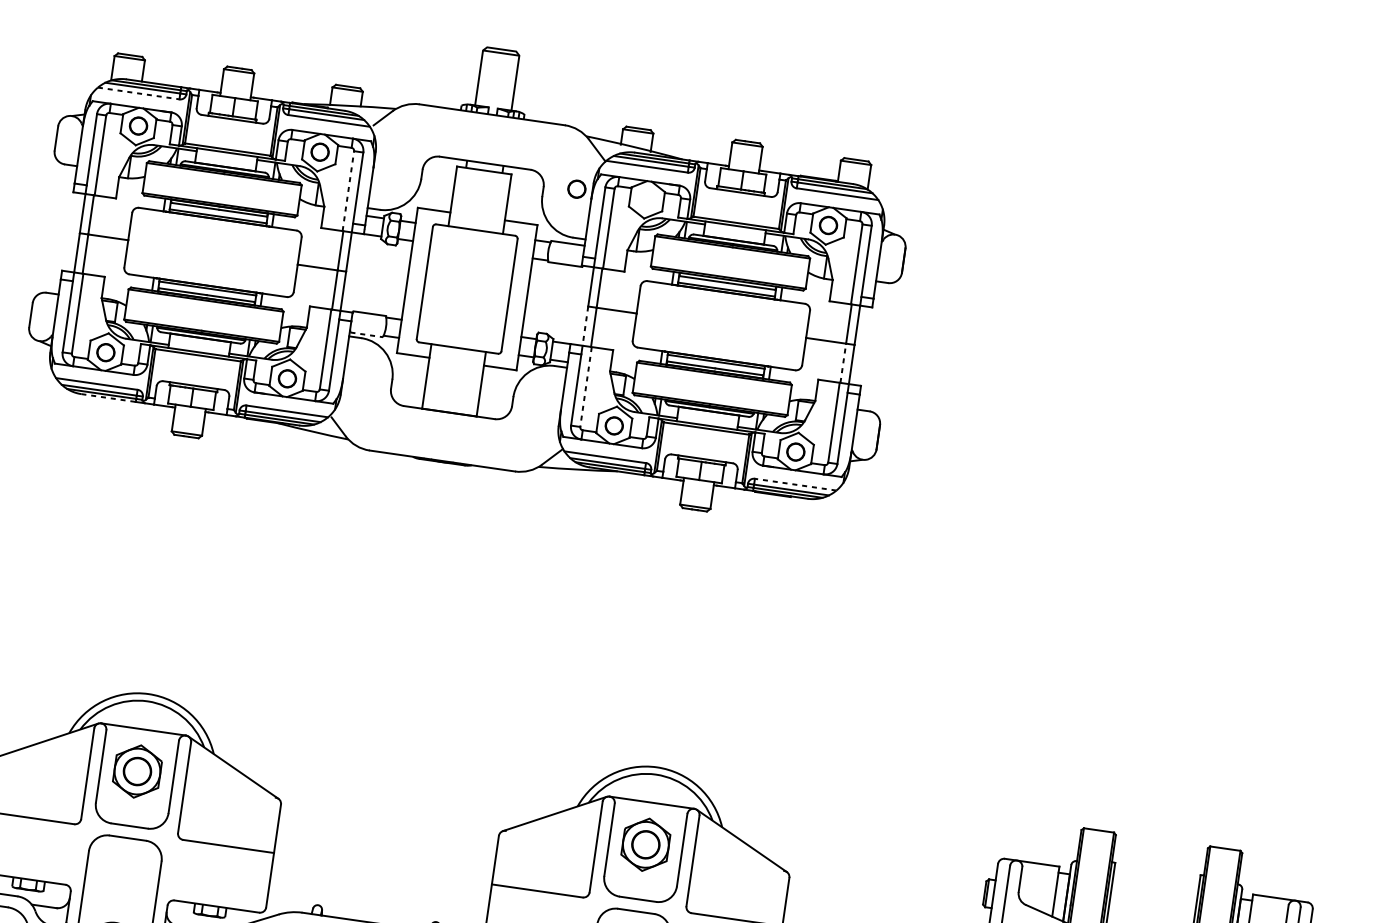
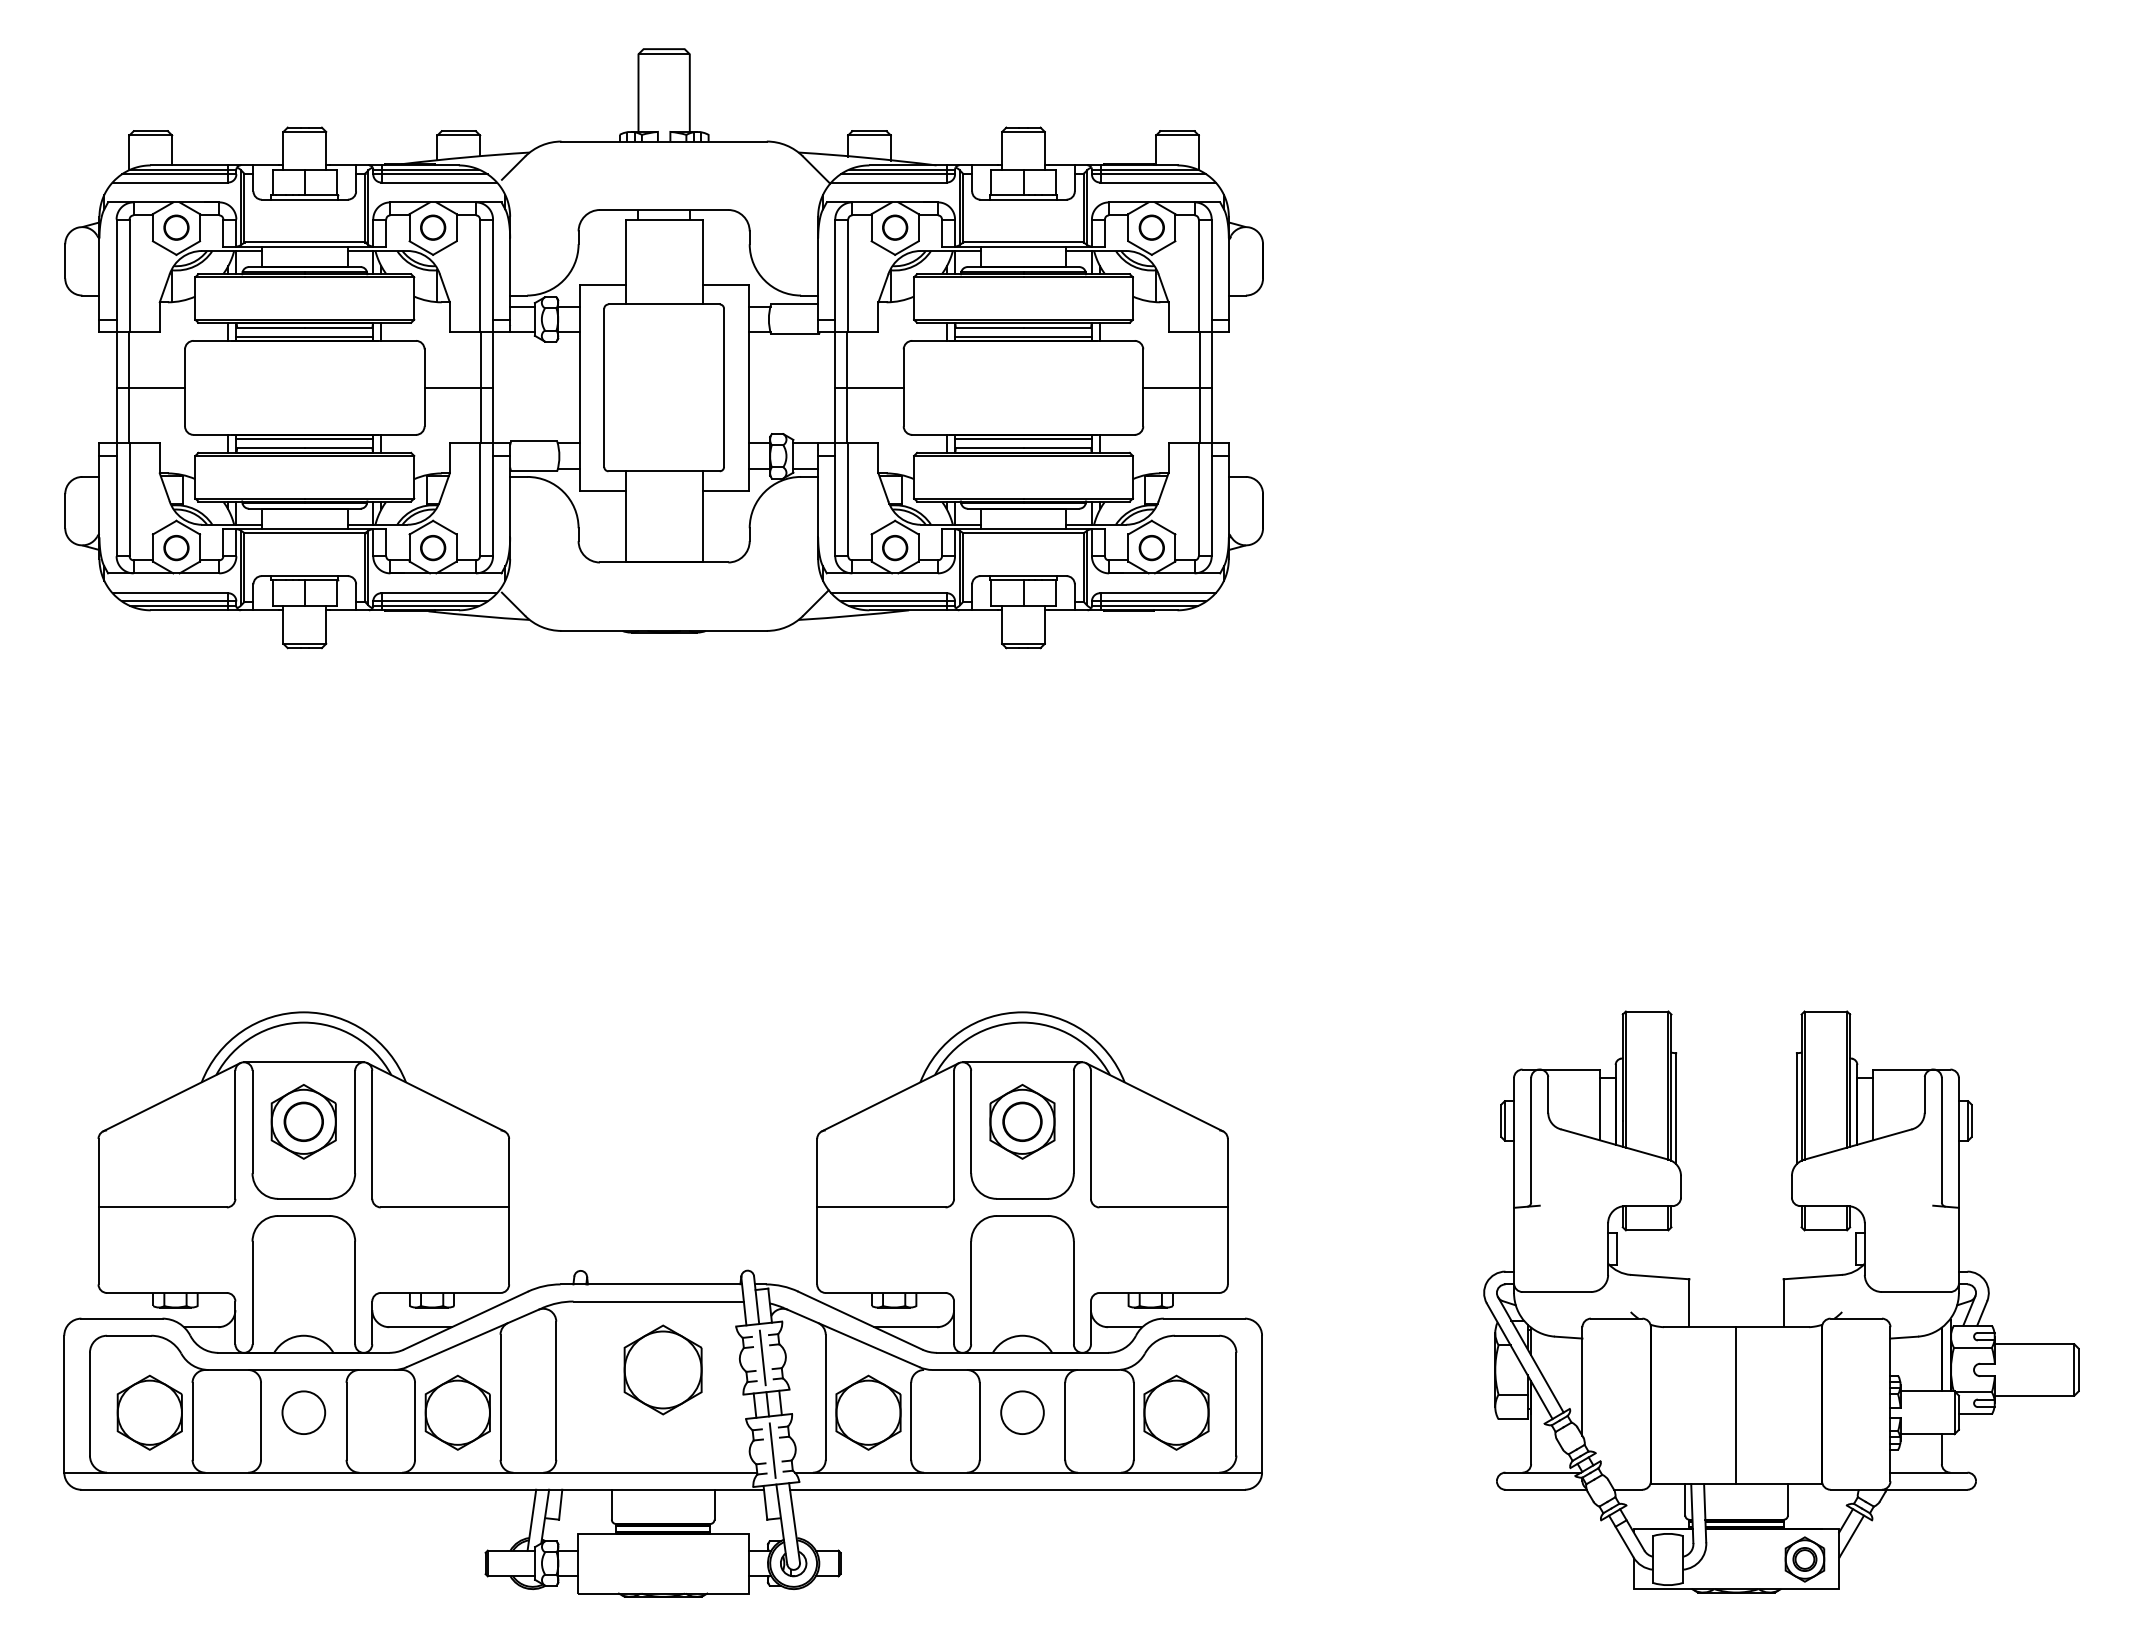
line: (138, 93) -> (170, 182), dashed -> solid
circle: (577, 189) -> (895, 227), moved
line: (348, 190) -> (480, 275), dashed -> solid
line: (585, 326) -> (835, 415), dashed -> solid
line: (366, 335) -> (534, 471), dashed -> solid
line: (843, 363) -> (1199, 415), dashed -> solid
line: (586, 387) -> (848, 500), dashed -> solid
line: (108, 398) -> (189, 610), dashed -> solid
line: (795, 484) -> (1157, 593), dashed -> solid

